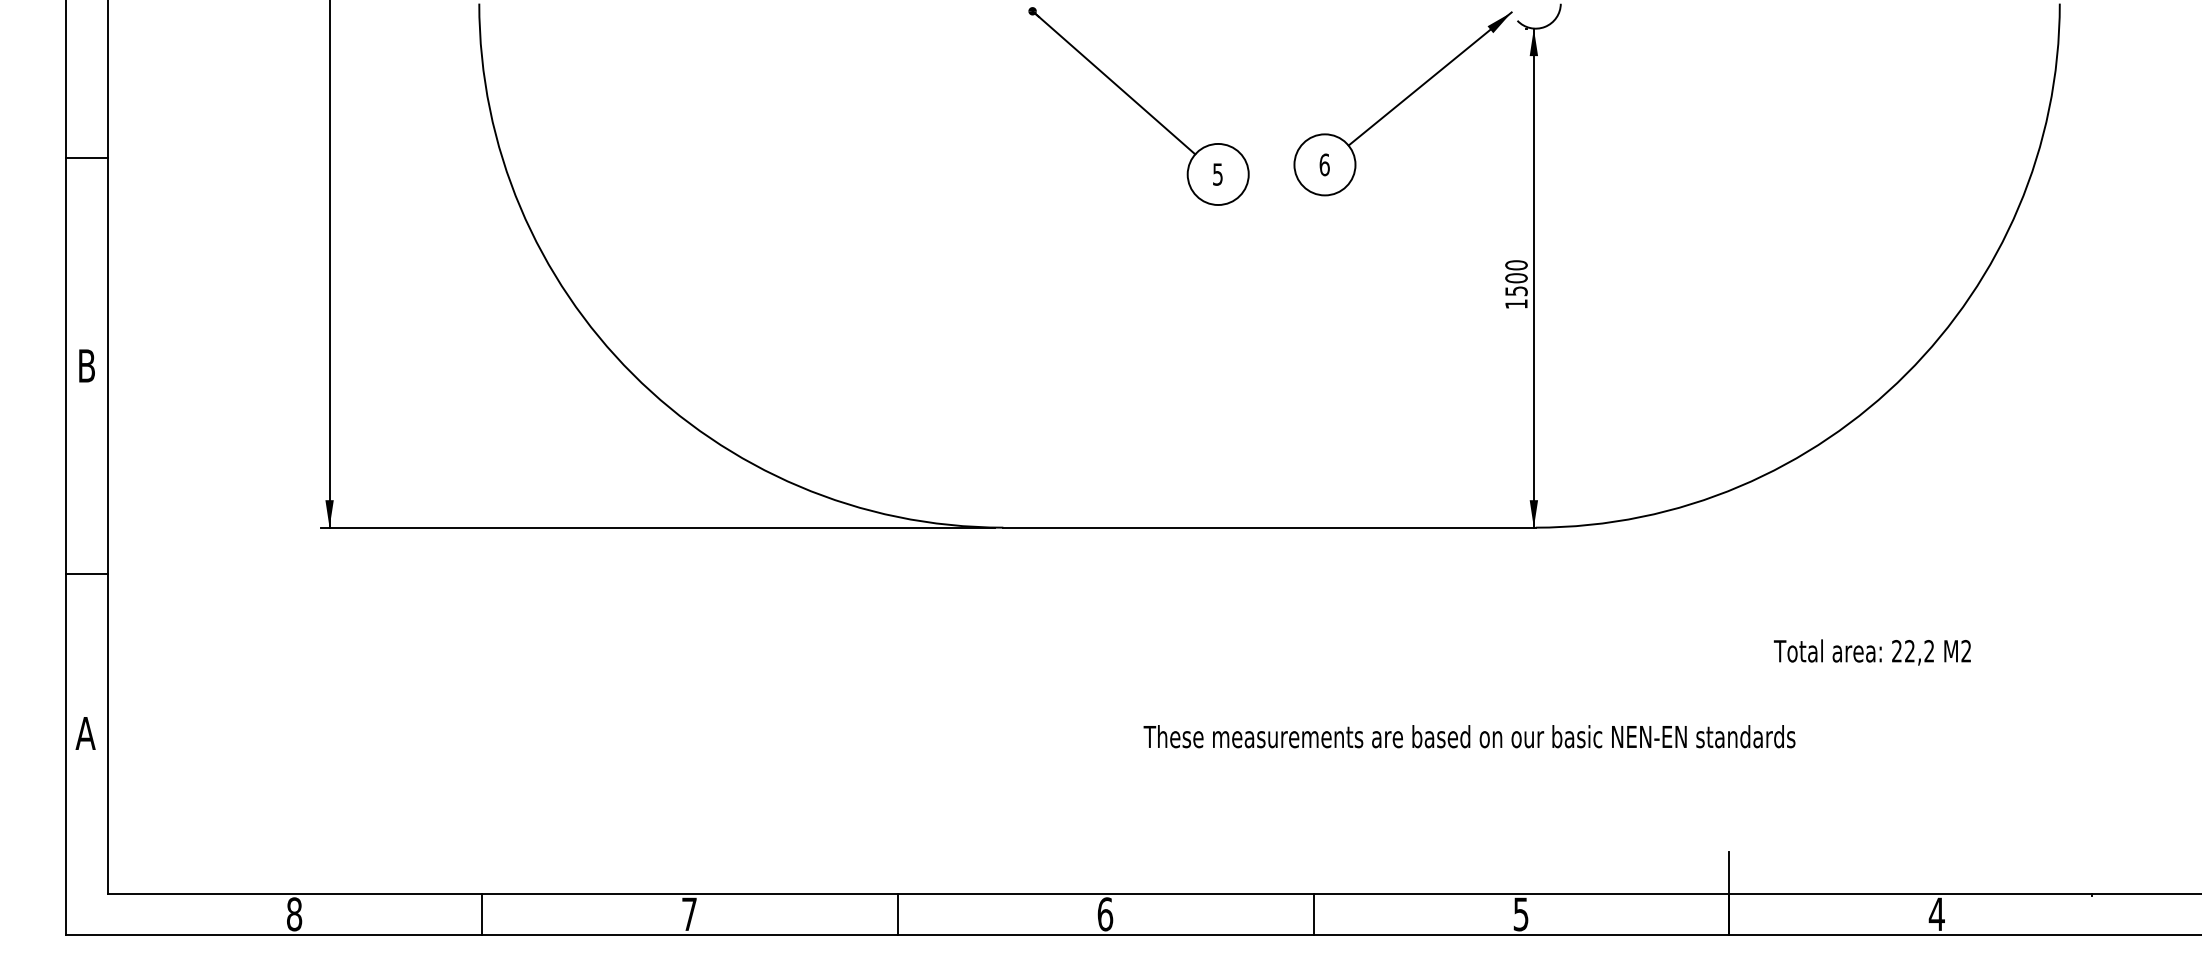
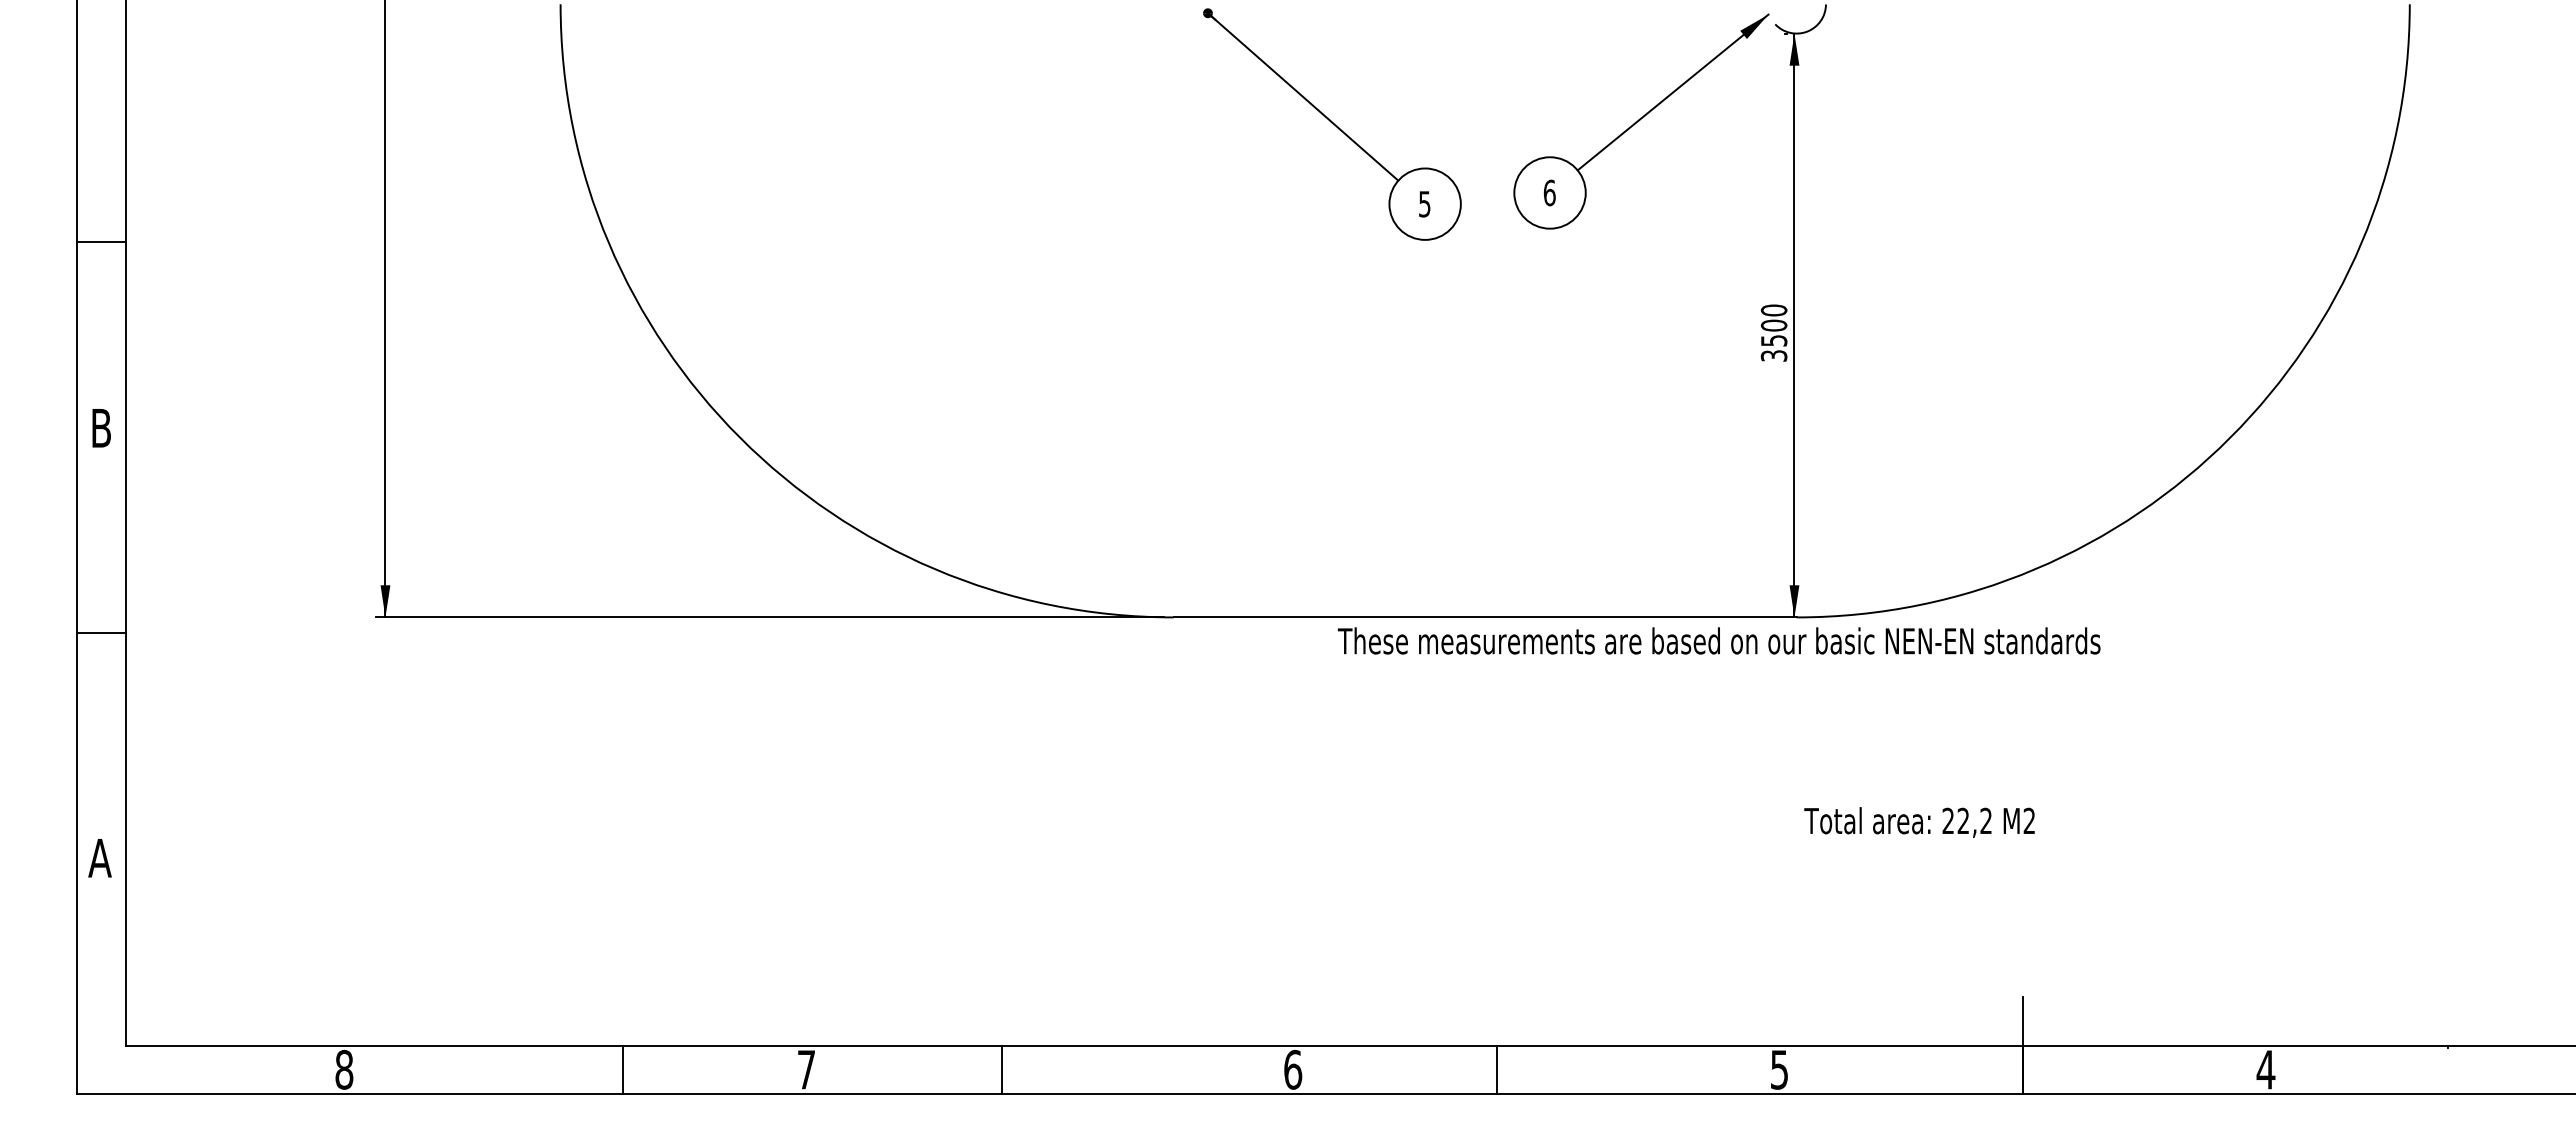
line: (86, 157) -> (101, 241), moved
text: (1515, 303) -> (1773, 355), 1500 -> 3500
line: (86, 573) -> (101, 633), moved
text: (1872, 652) -> (1919, 822), moved
text: (1468, 736) -> (1718, 640), moved
line: (481, 914) -> (622, 1069), moved
line: (898, 914) -> (1002, 1069), moved
line: (1313, 914) -> (1496, 1069), moved

